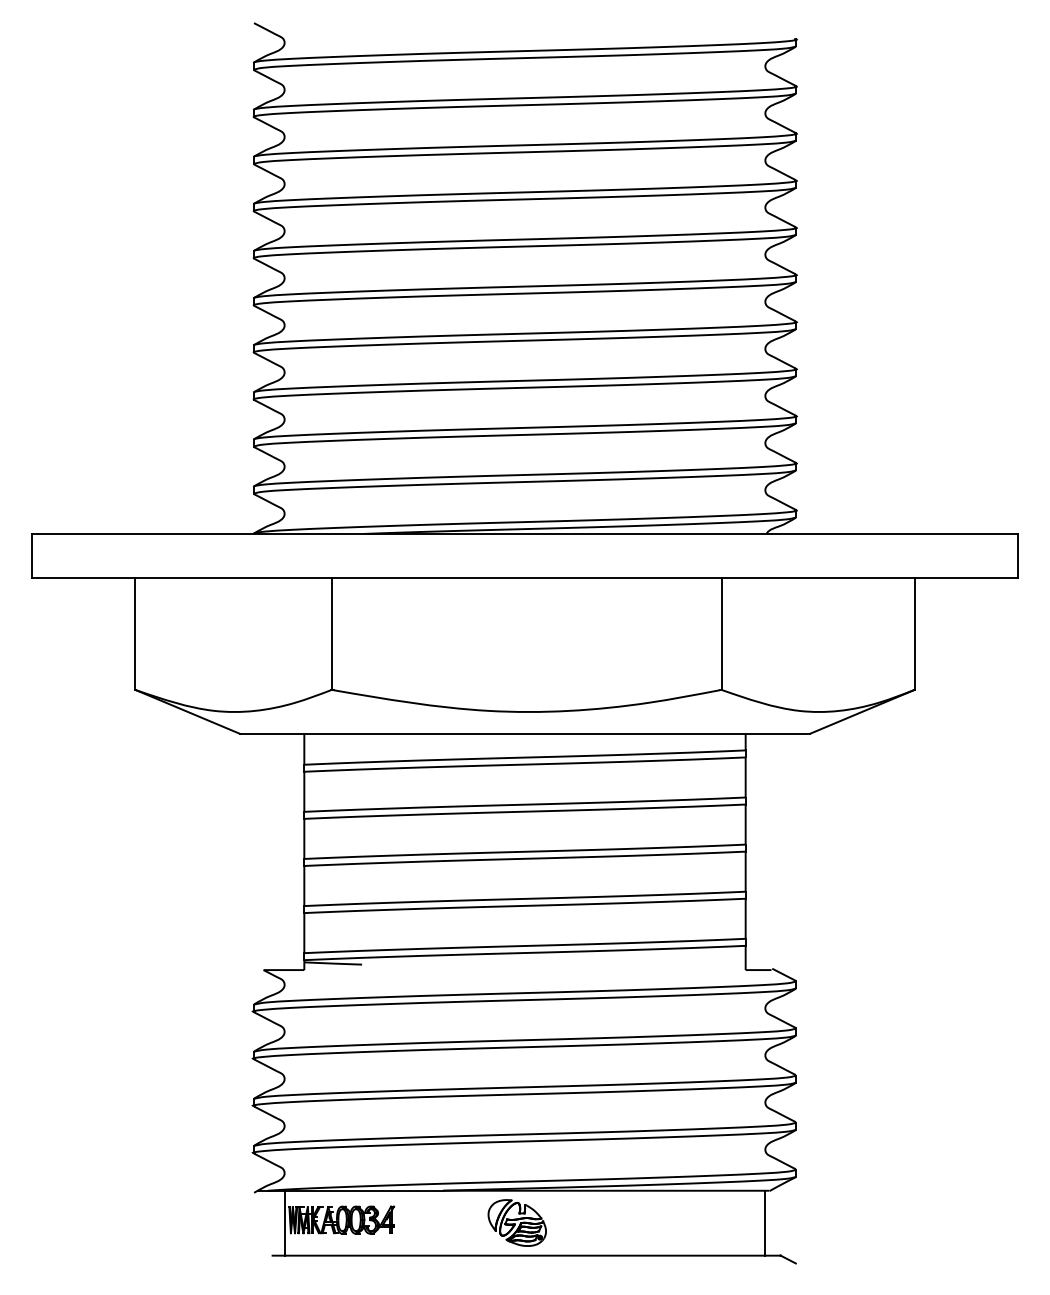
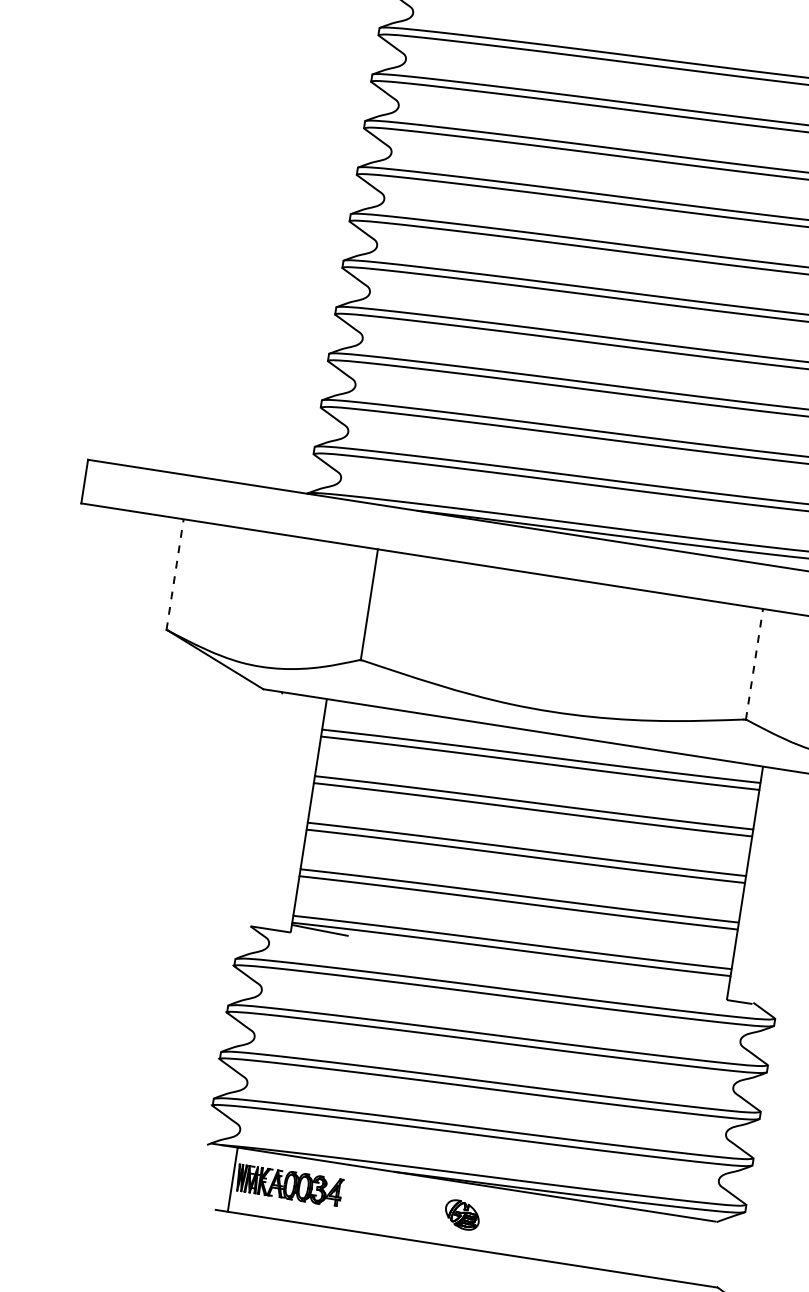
line: (135, 633) -> (175, 574), solid -> dashed
line: (721, 633) -> (754, 663), solid -> dashed
part: (516, 1222) -> (461, 1214), size x0.6
line: (765, 1222) -> (707, 1252), removed

